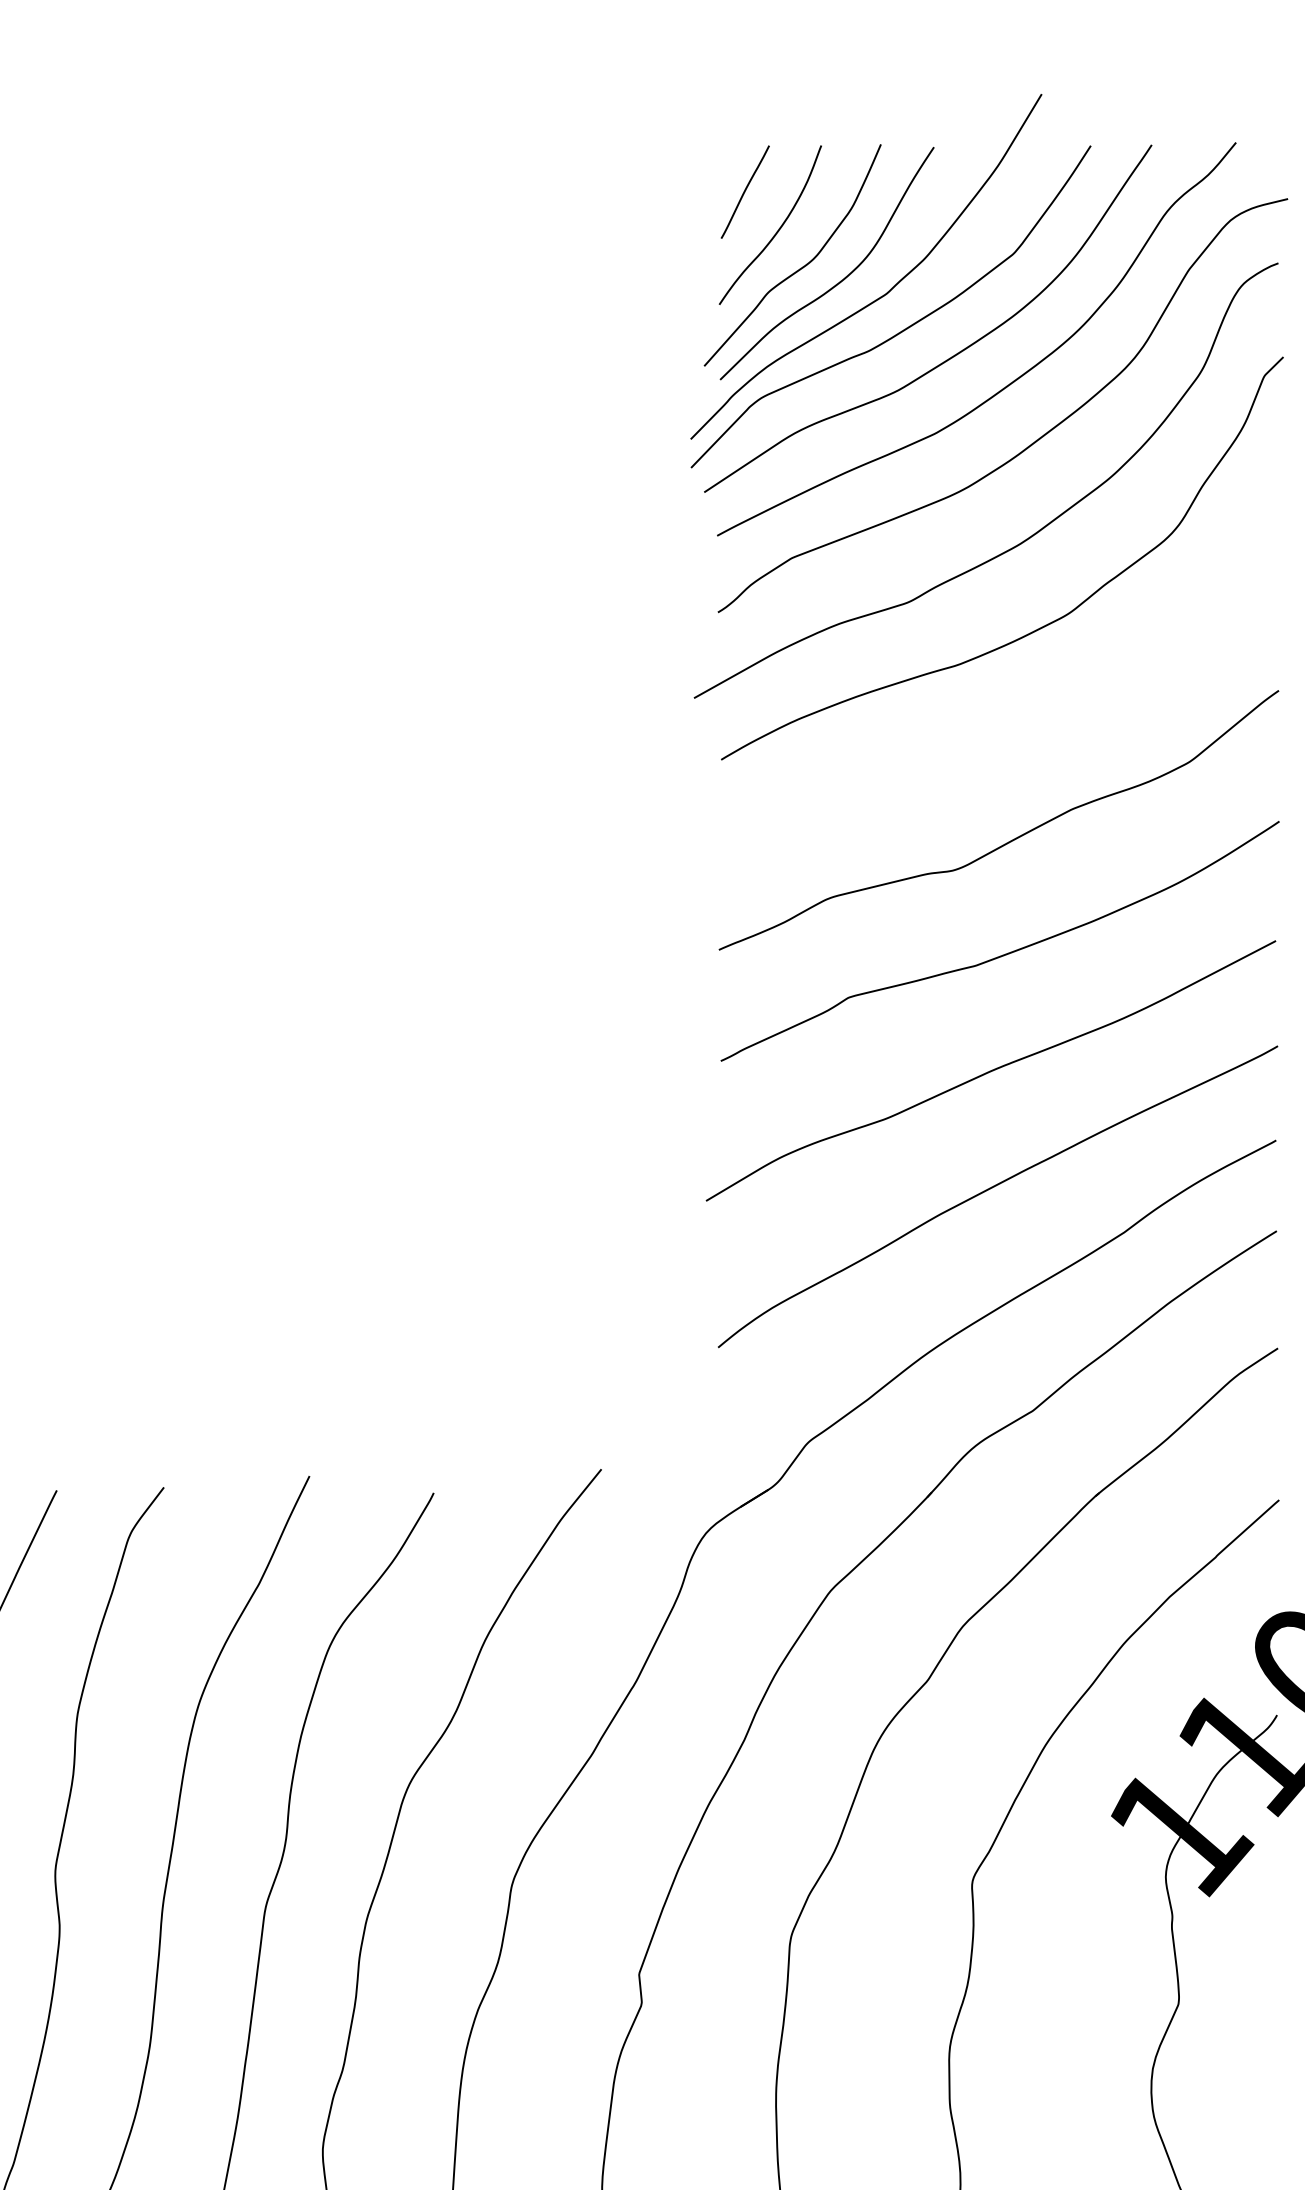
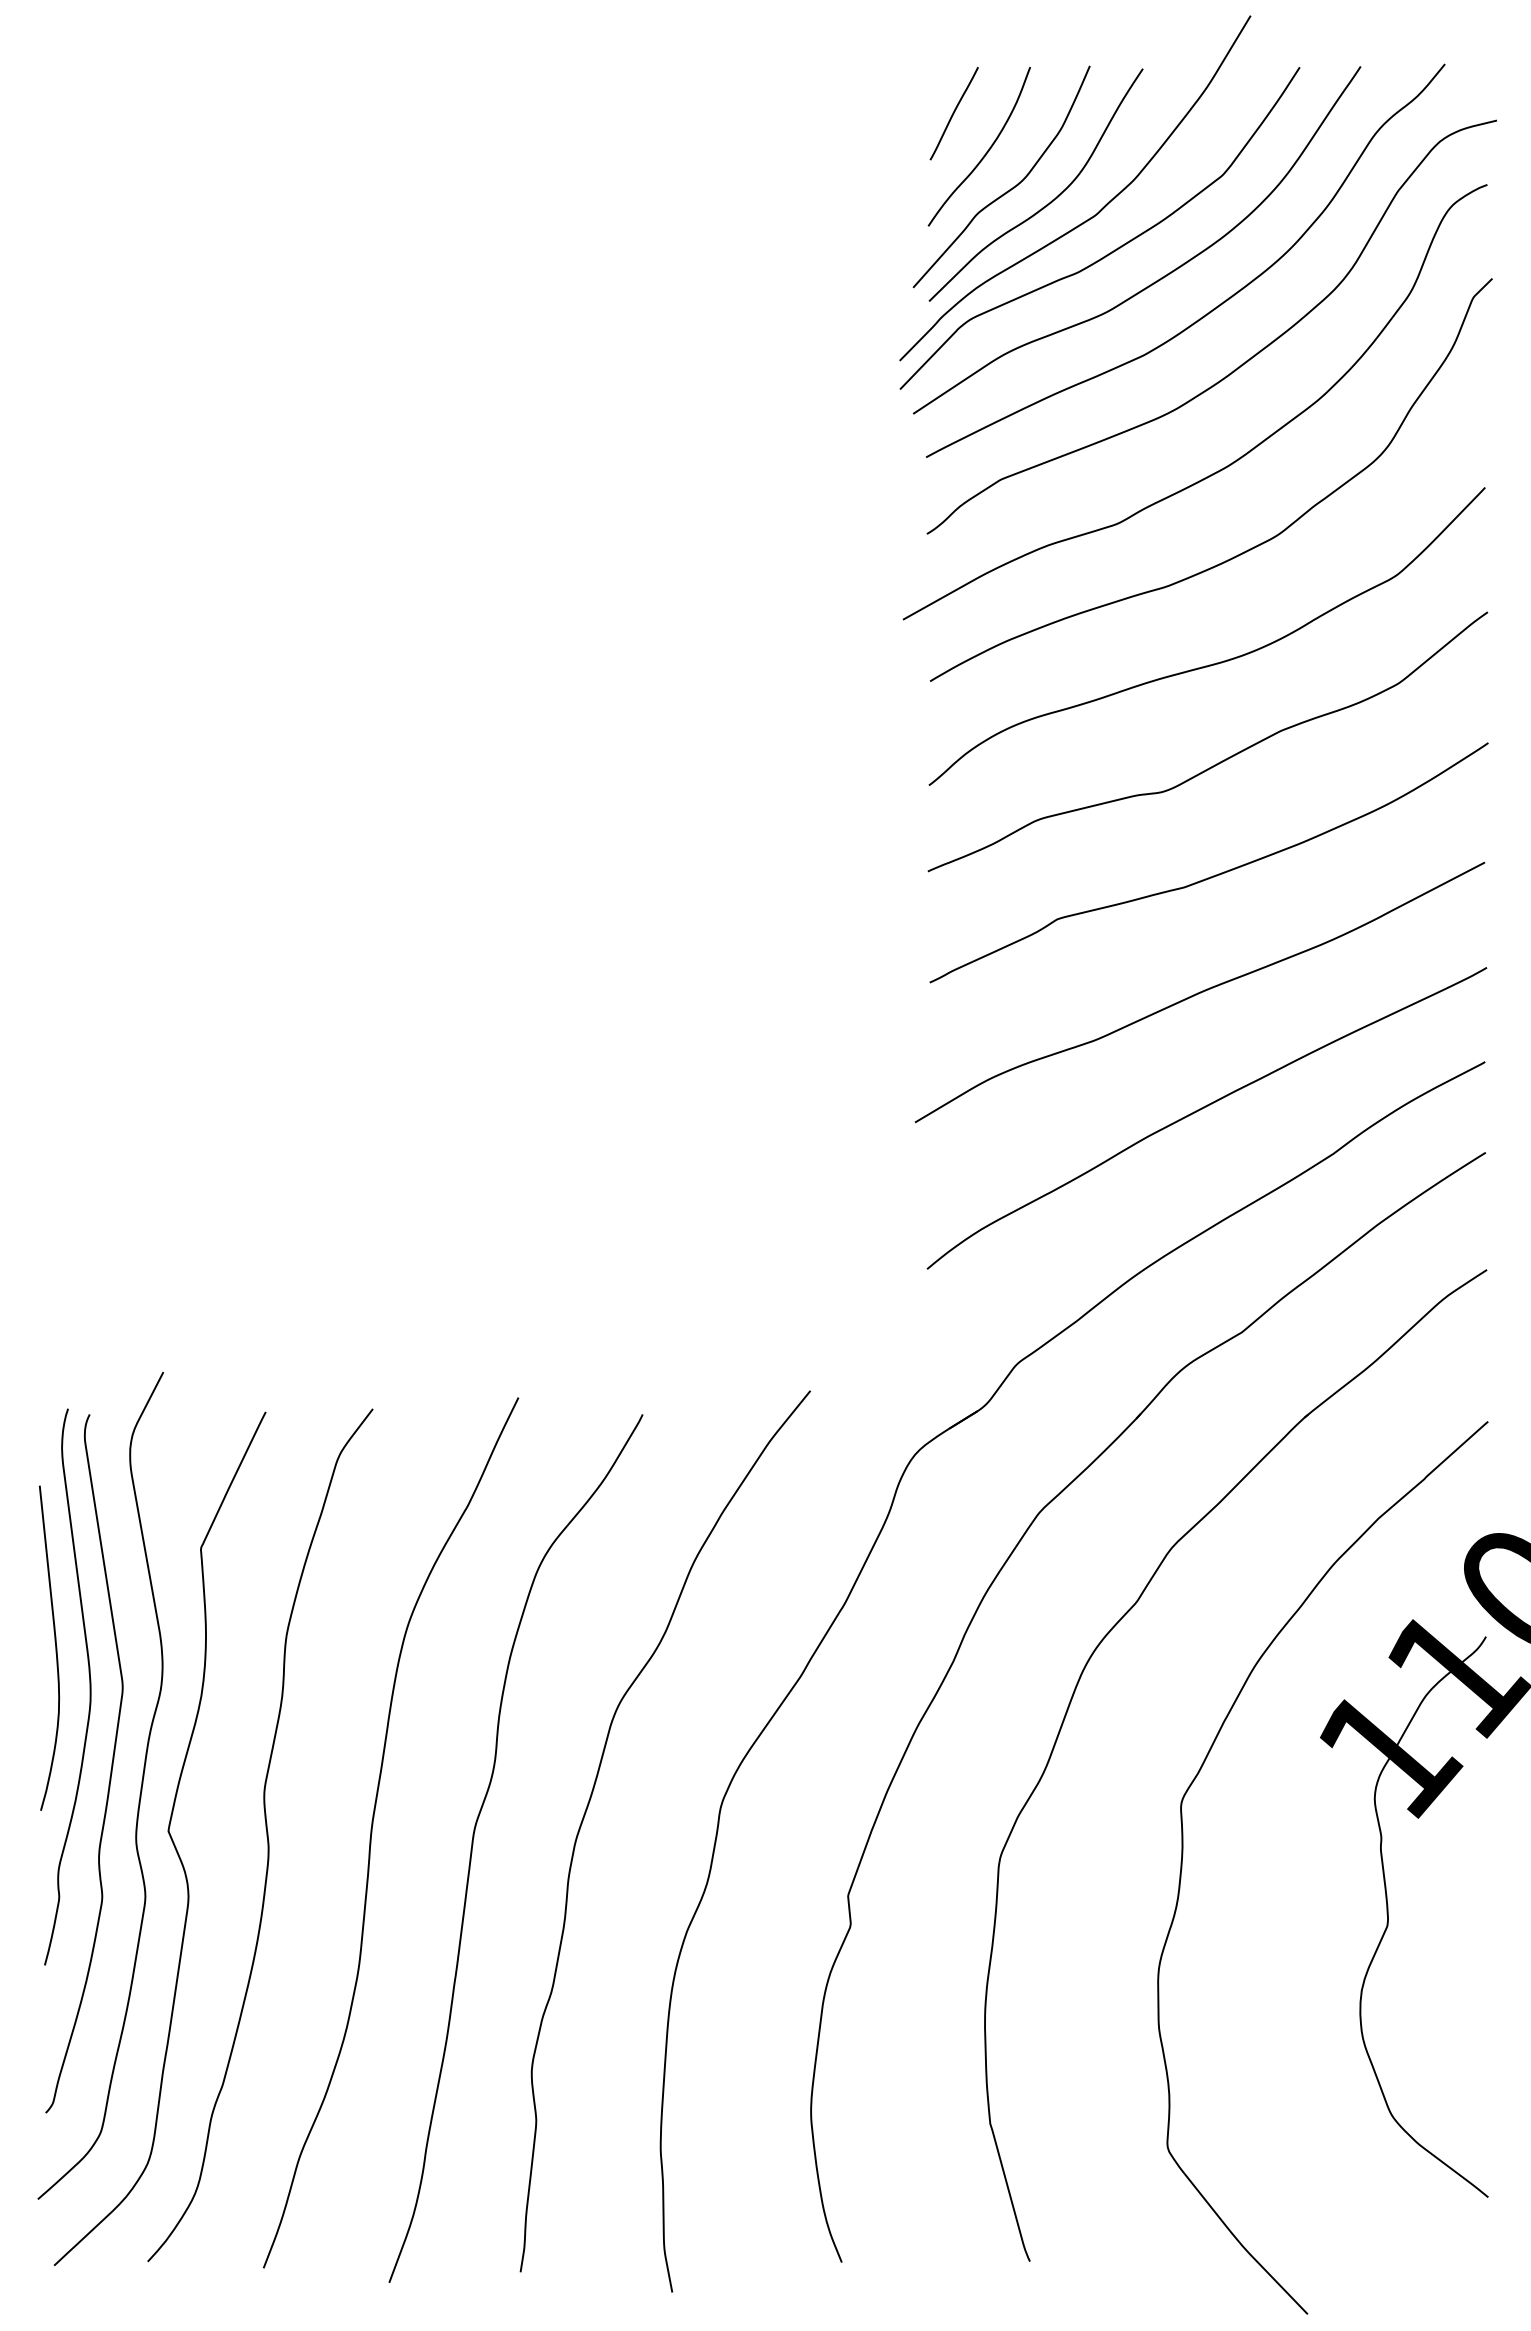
curve: (1007, 740) -> (1216, 662), added

